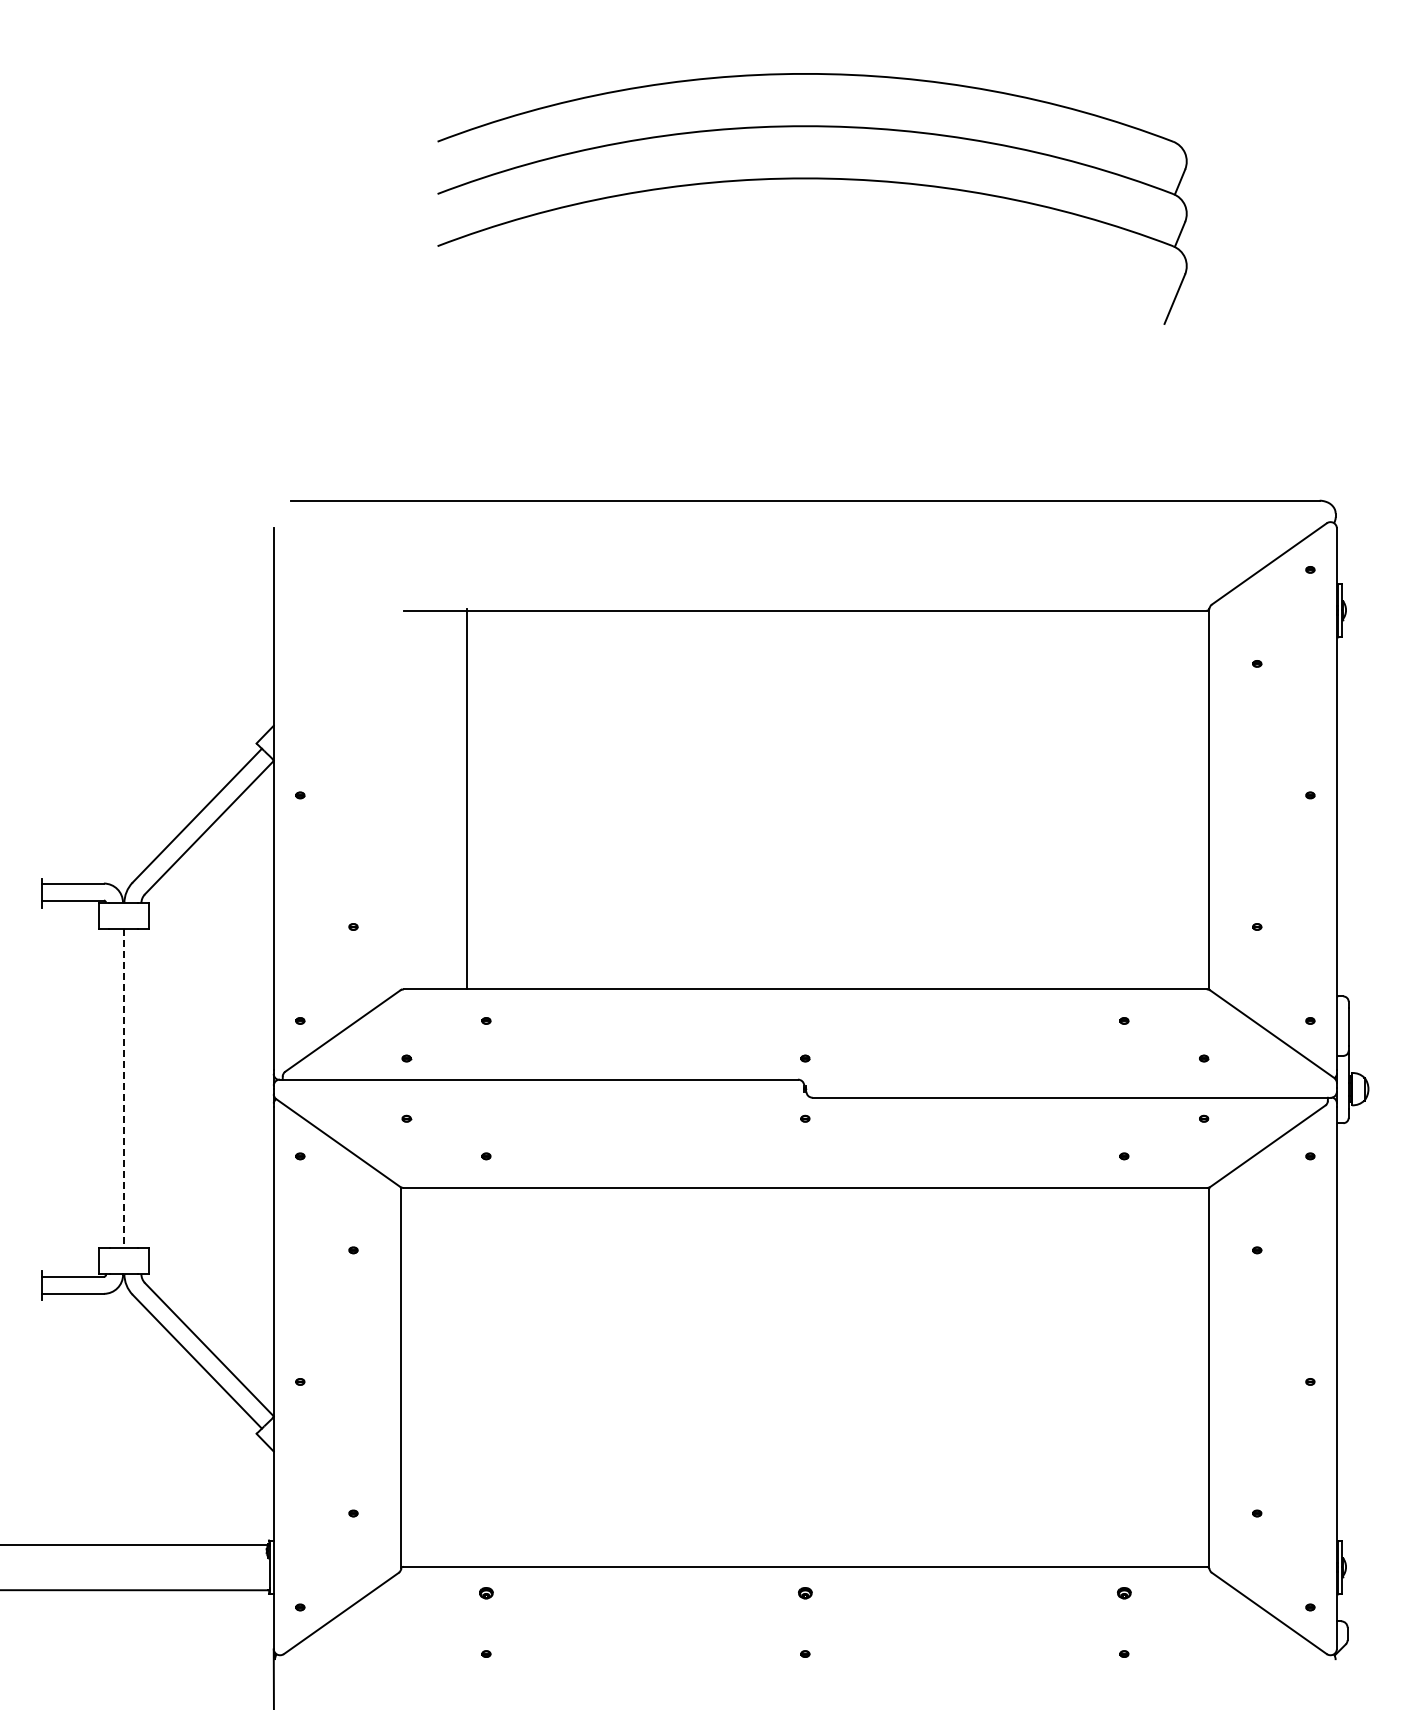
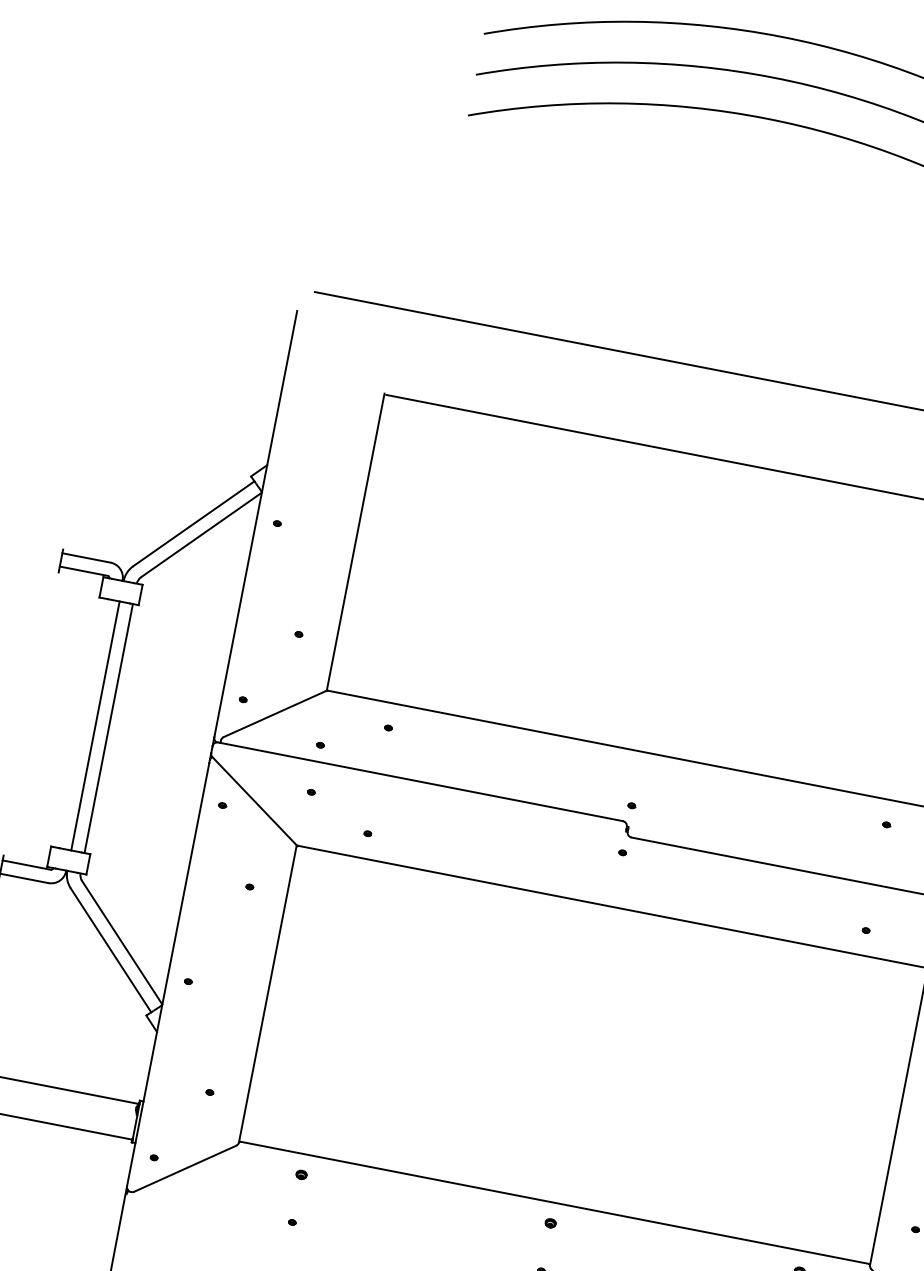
line: (467, 799) -> (355, 542), moved
line: (141, 1088) -> (108, 728), added
line: (124, 1089) -> (95, 726), dashed -> solid

